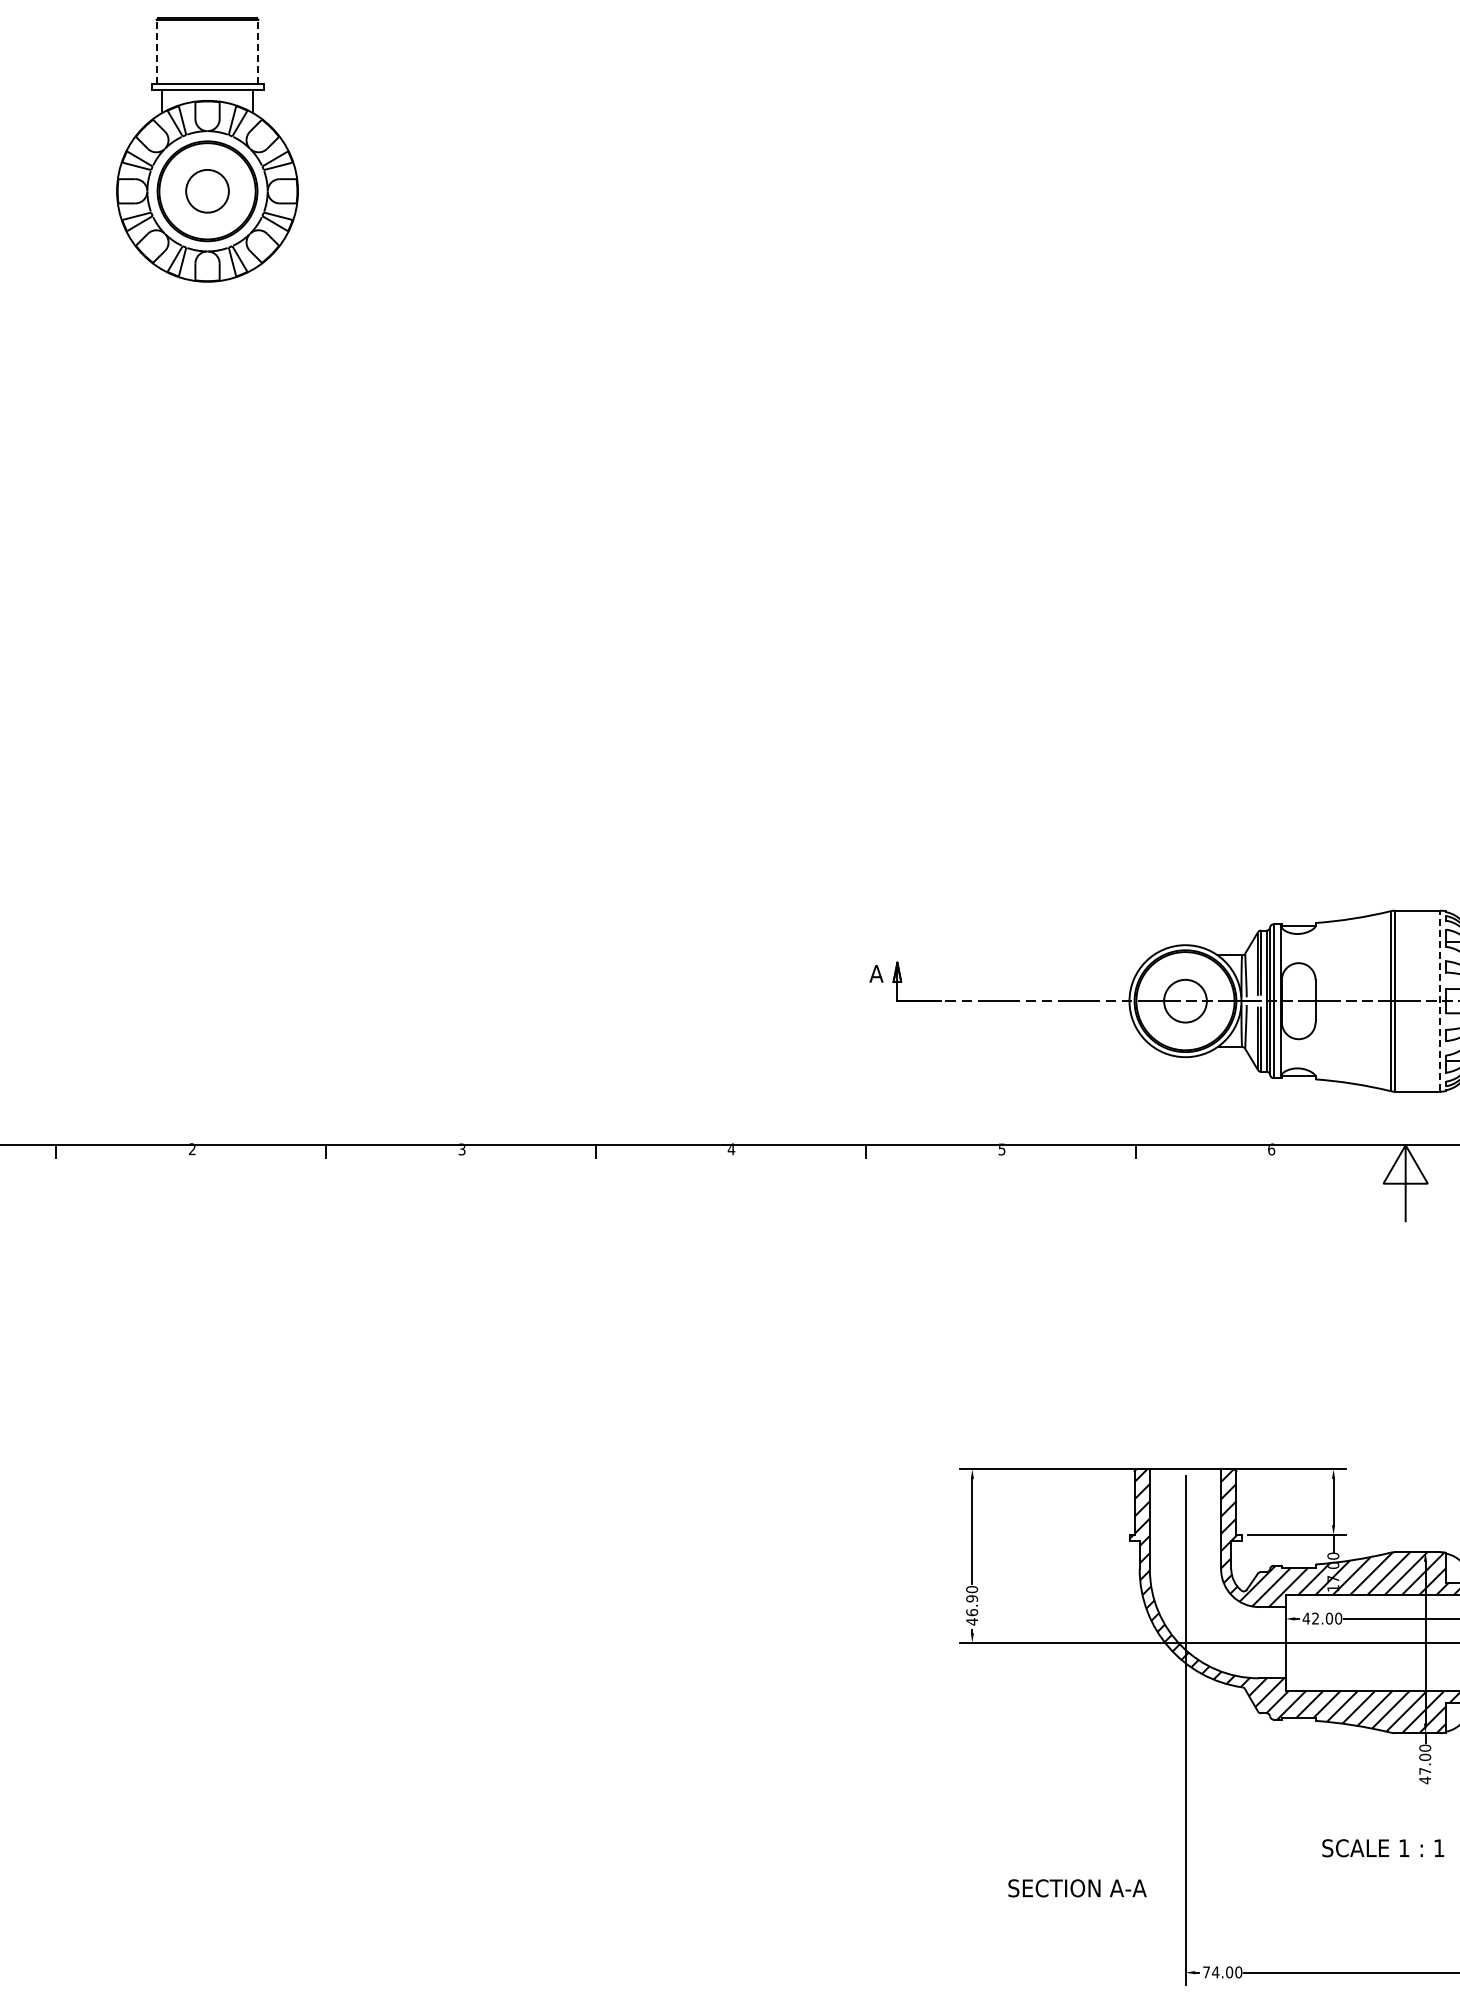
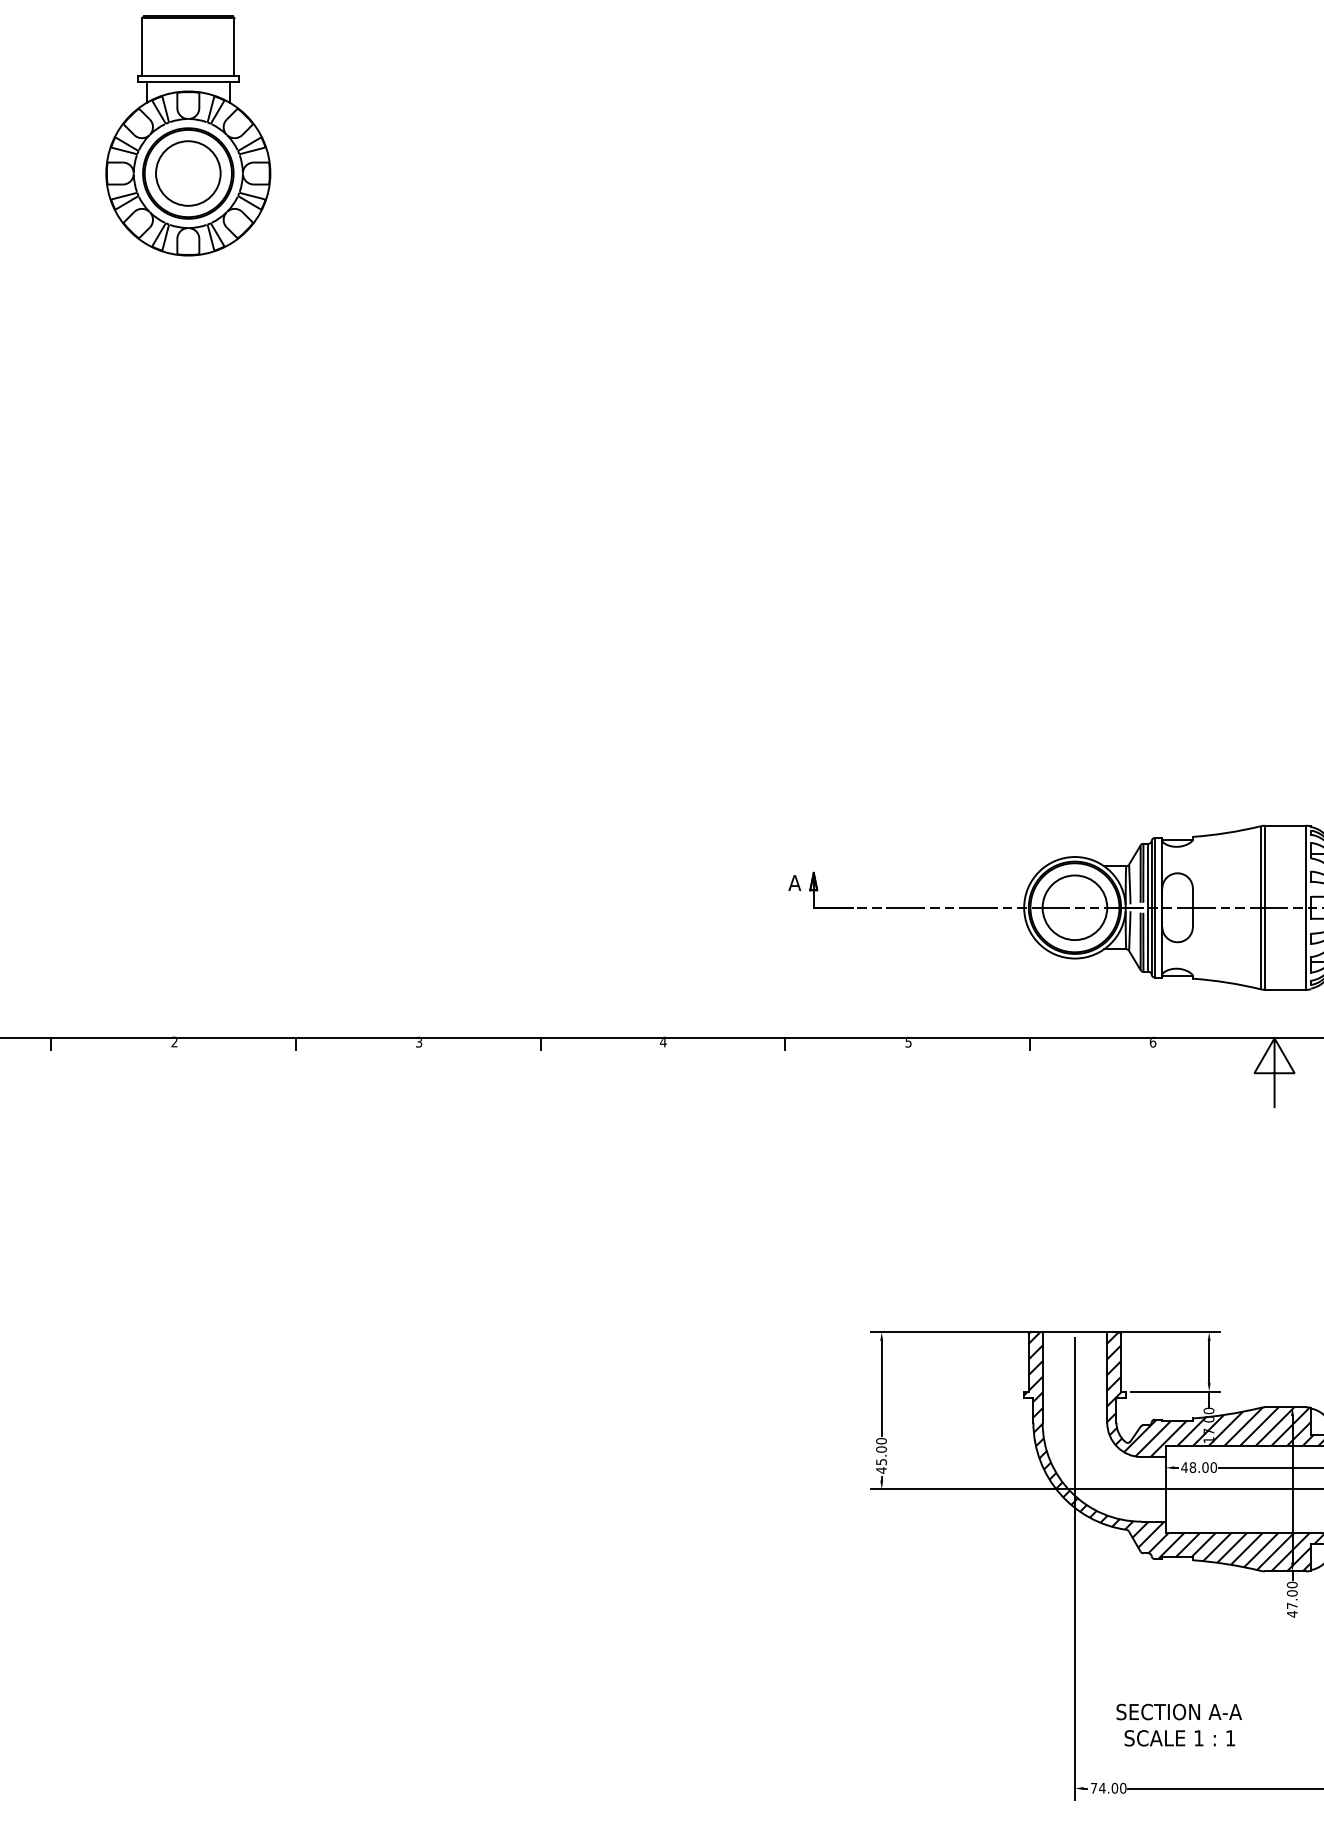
line: (156, 51) -> (142, 46), dashed -> solid
line: (258, 51) -> (234, 46), dashed -> solid
circle: (207, 190) -> (188, 172), size x1.67
circle: (1185, 1000) -> (1074, 907), size x1.67
line: (1440, 1000) -> (1306, 907), dashed -> solid
text: (972, 1605) -> (881, 1455), 46.90 -> 45.00
text: (1315, 1618) -> (1192, 1467), 42.00 -> 48.00
text: (1383, 1848) -> (1180, 1738), moved
text: (1077, 1888) -> (1179, 1712), moved

